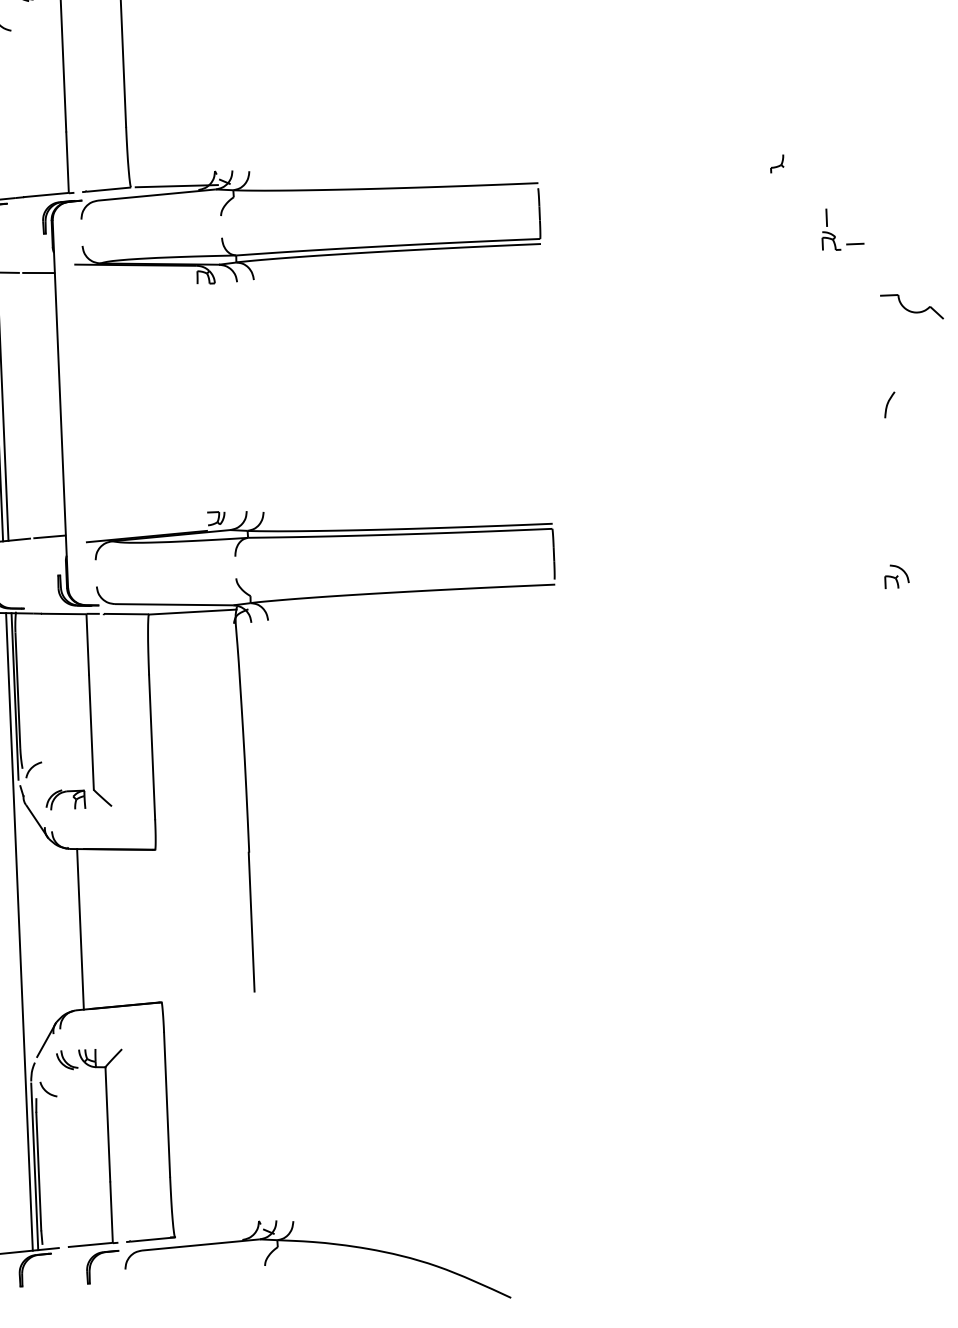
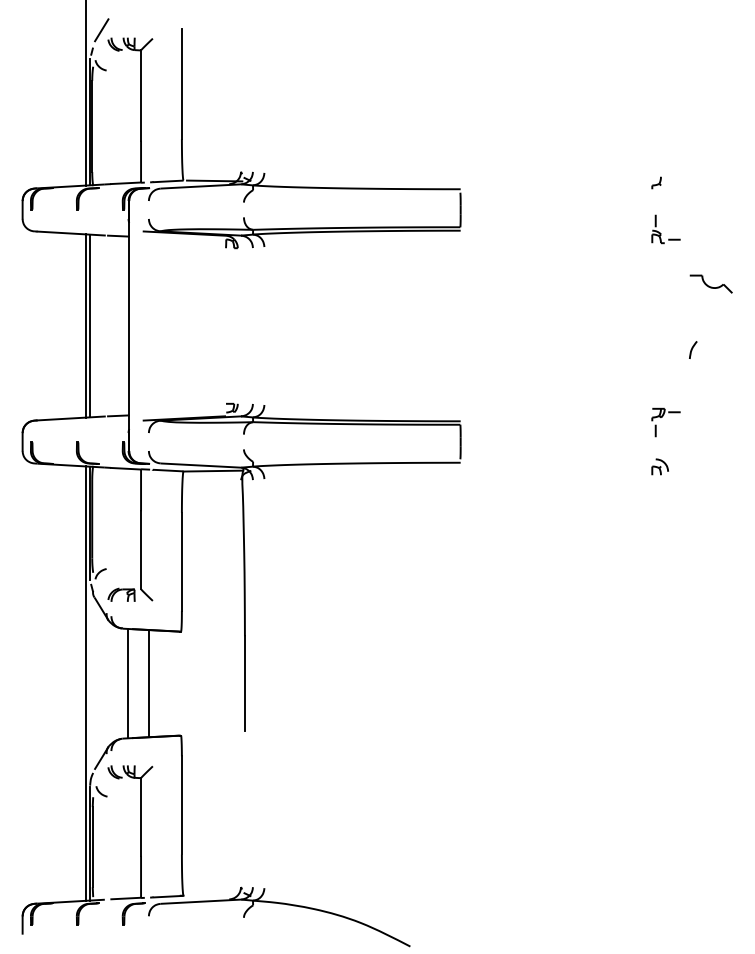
part: (777, 163) -> (656, 182), moved
part: (853, 512) -> (665, 422), added
part: (895, 575) -> (659, 466), moved
line: (110, 927) -> (148, 683), added

